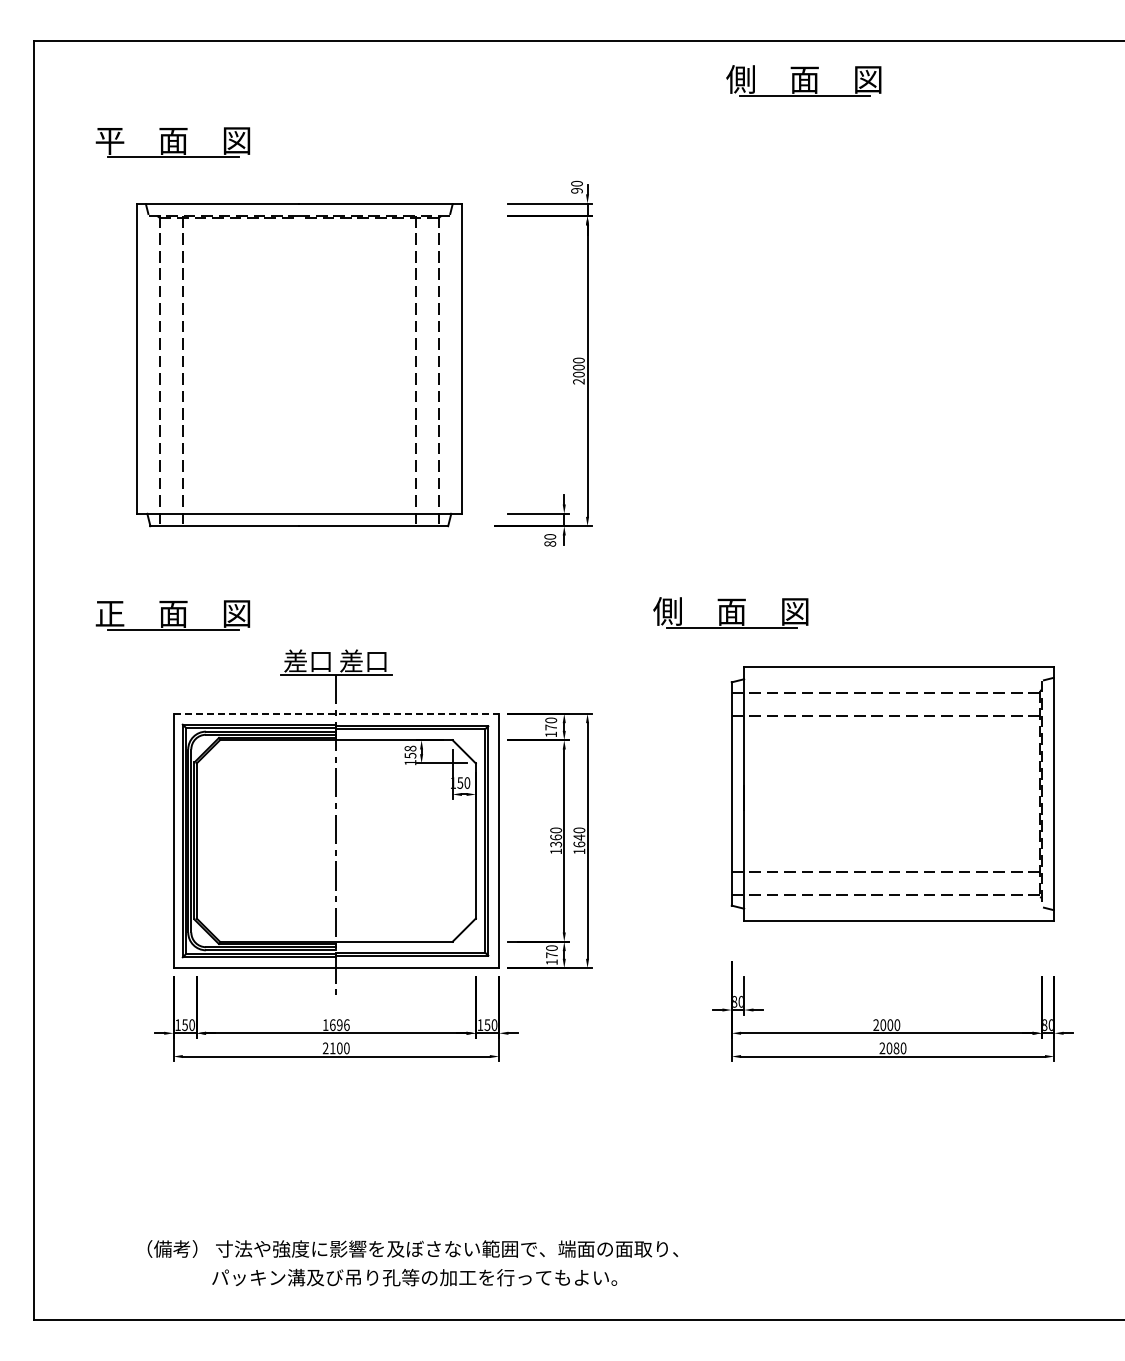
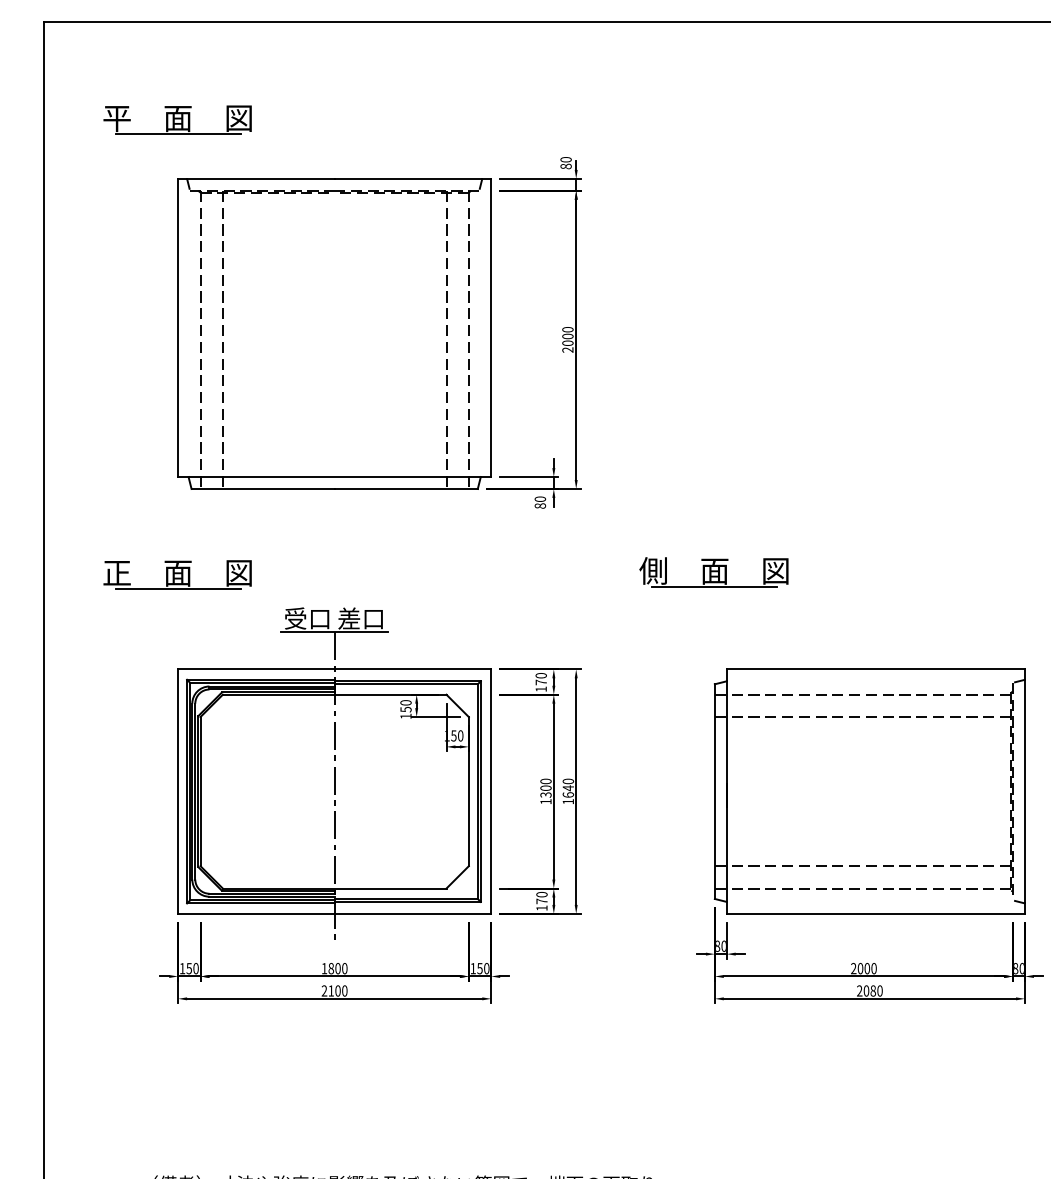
part: (803, 80) -> (783, 60), removed
text: (576, 190) -> (565, 166), 90 -> 80
part: (299, 365) -> (334, 334), moved
text: (295, 660) -> (295, 618), 差口 -> 受口
line: (336, 713) -> (334, 669), dashed -> solid
text: (410, 748) -> (406, 702), 158 -> 150
part: (892, 793) -> (869, 791), moved
text: (555, 837) -> (545, 788), 1360 -> 1300
text: (339, 1024) -> (337, 968), 1696 -> 1800

